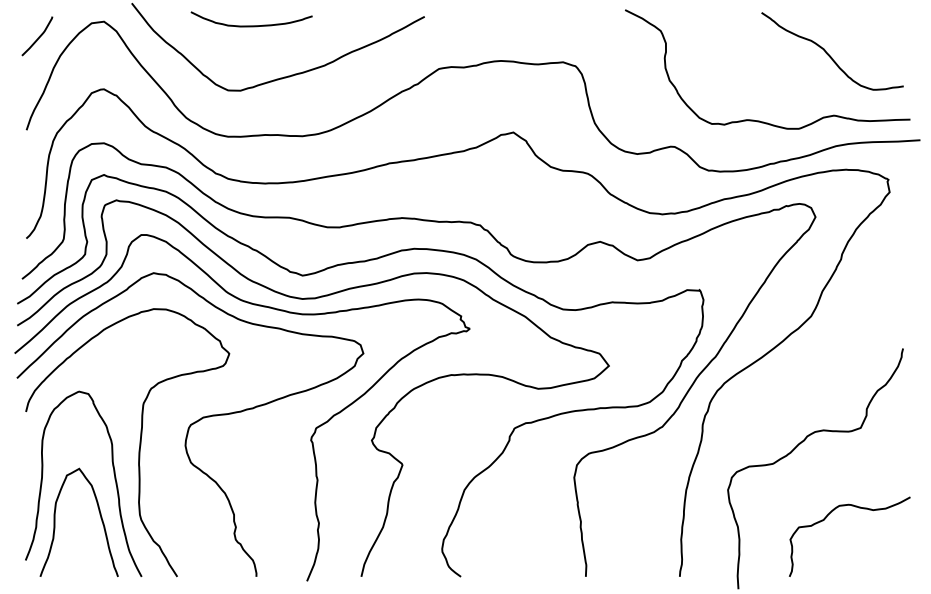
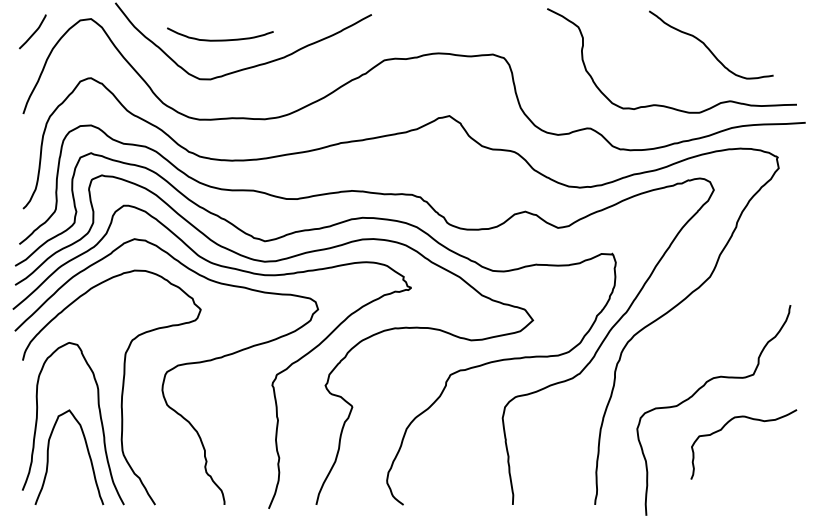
curve: (251, 25) -> (220, 39), moved
curve: (829, 54) -> (708, 47), moved
curve: (827, 517) -> (724, 427), moved

